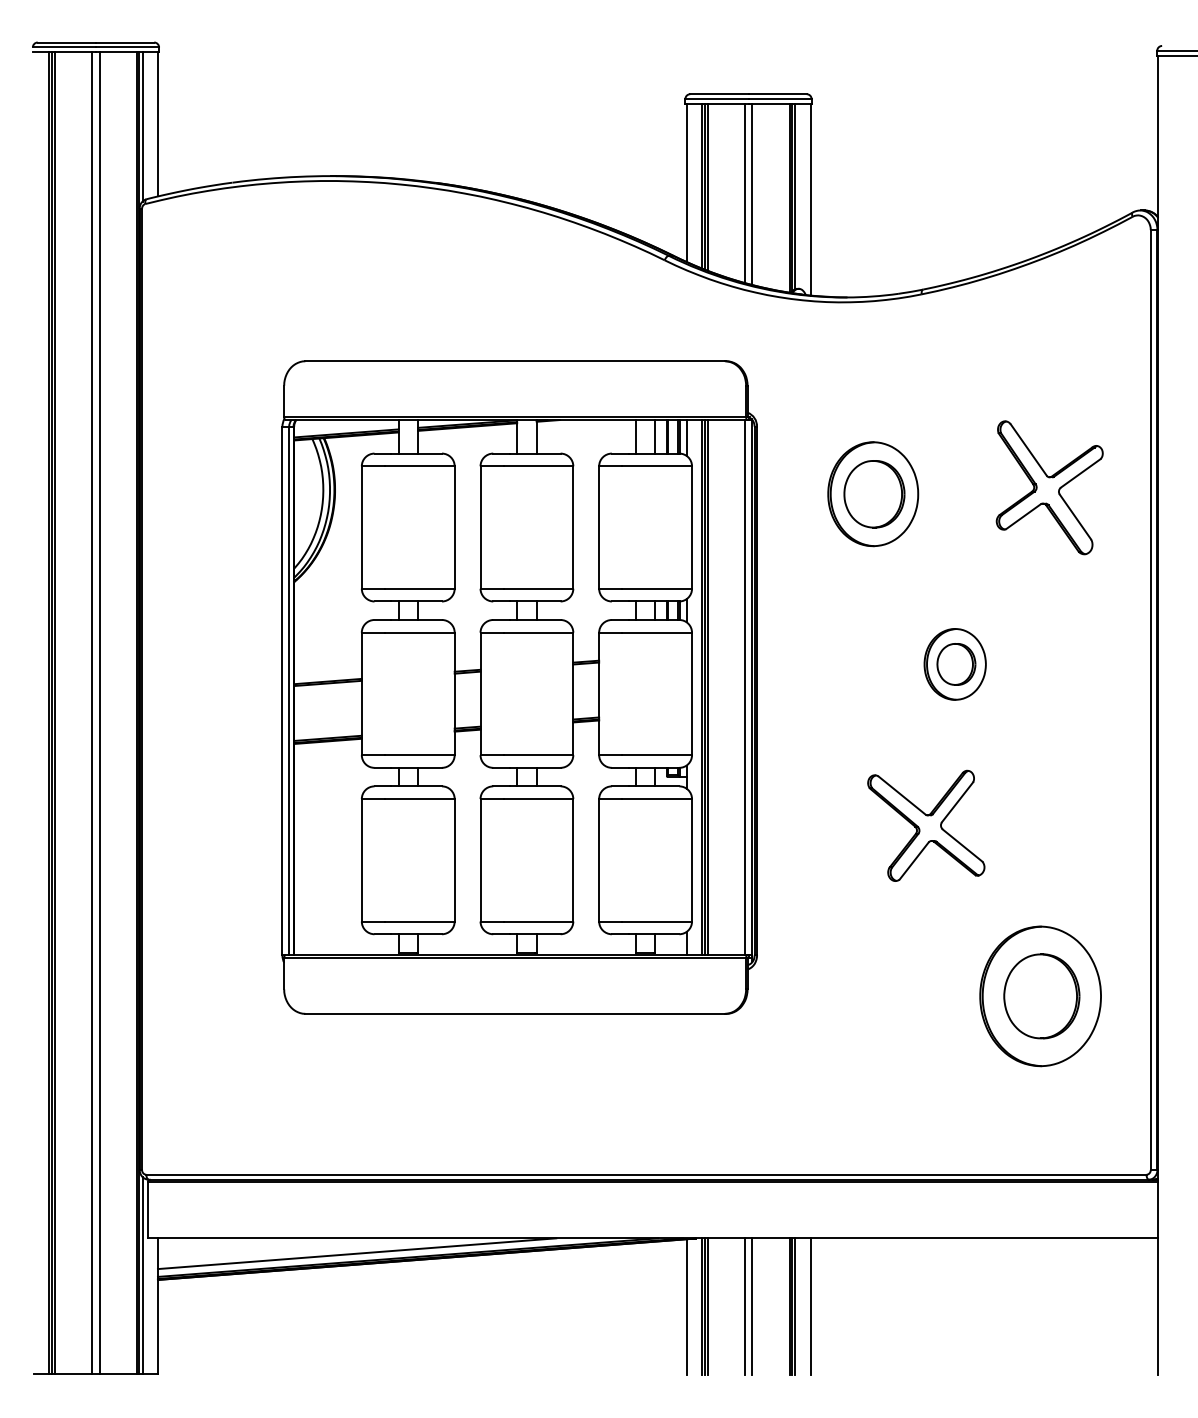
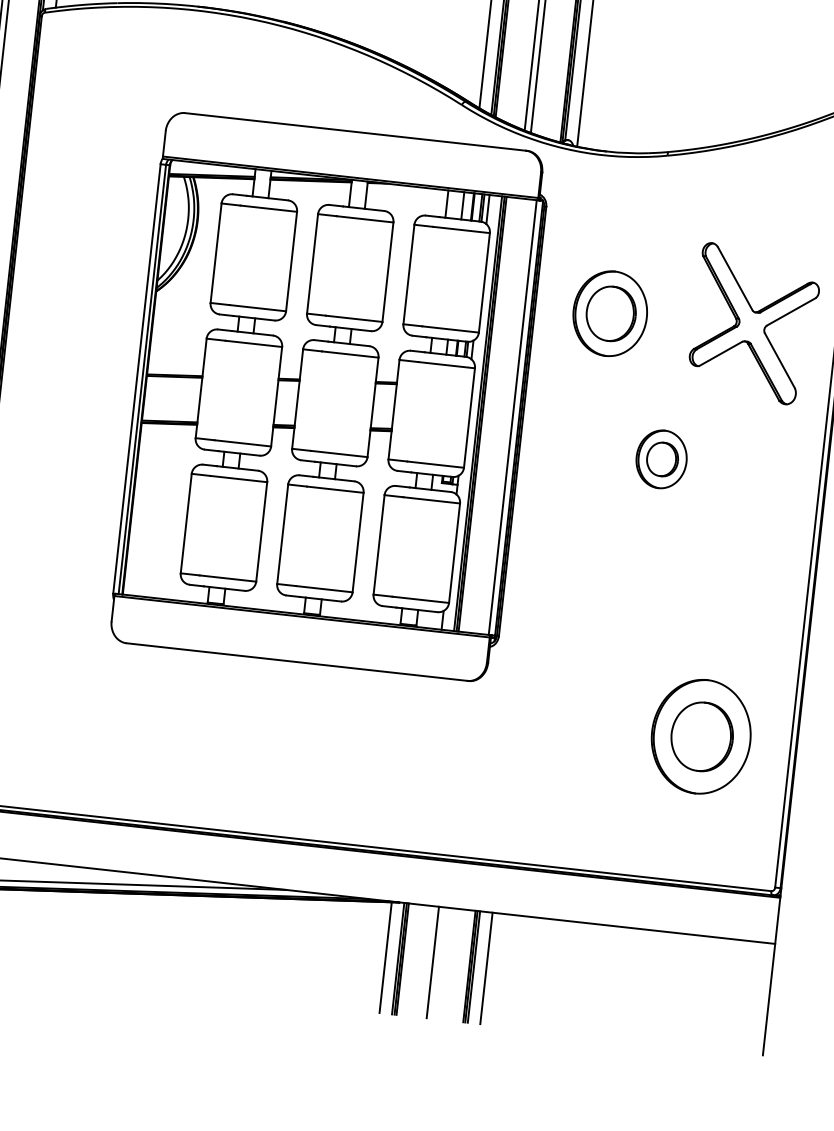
part: (1049, 487) -> (754, 324), size x1.4
part: (519, 687) -> (329, 397), moved
part: (926, 825) -> (623, 587), removed
line: (752, 1306) -> (439, 962), removed

